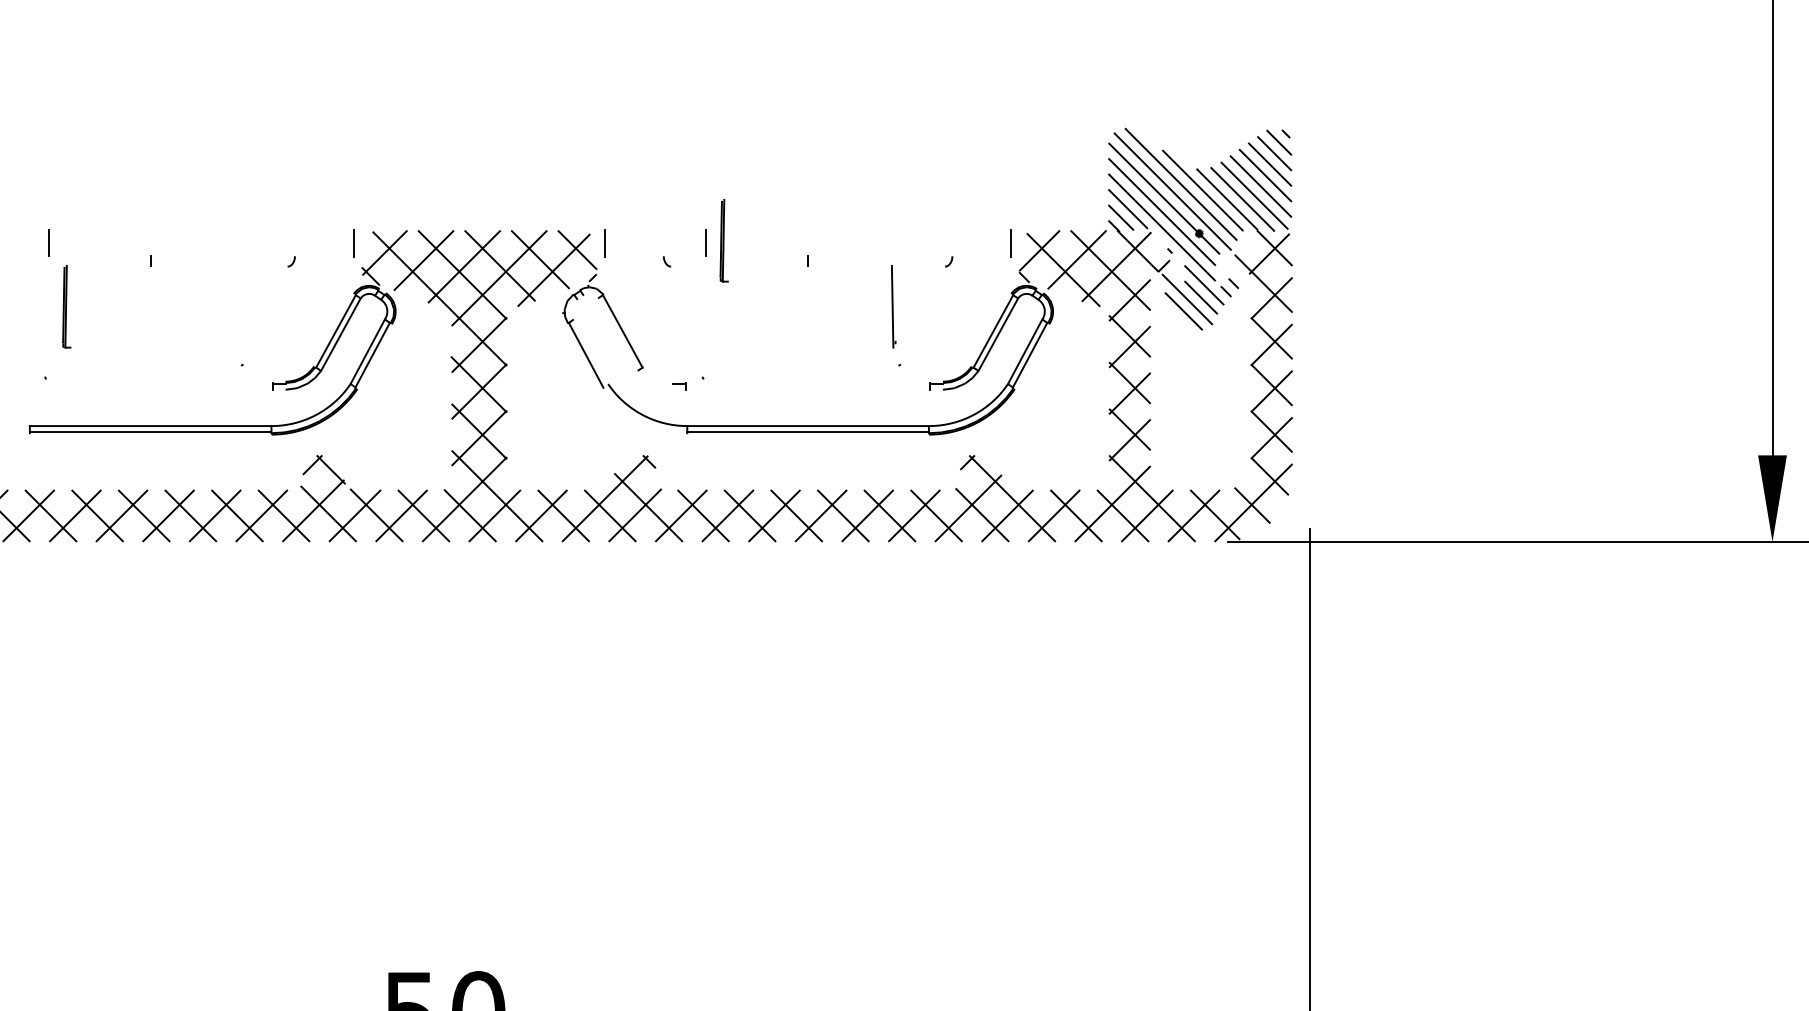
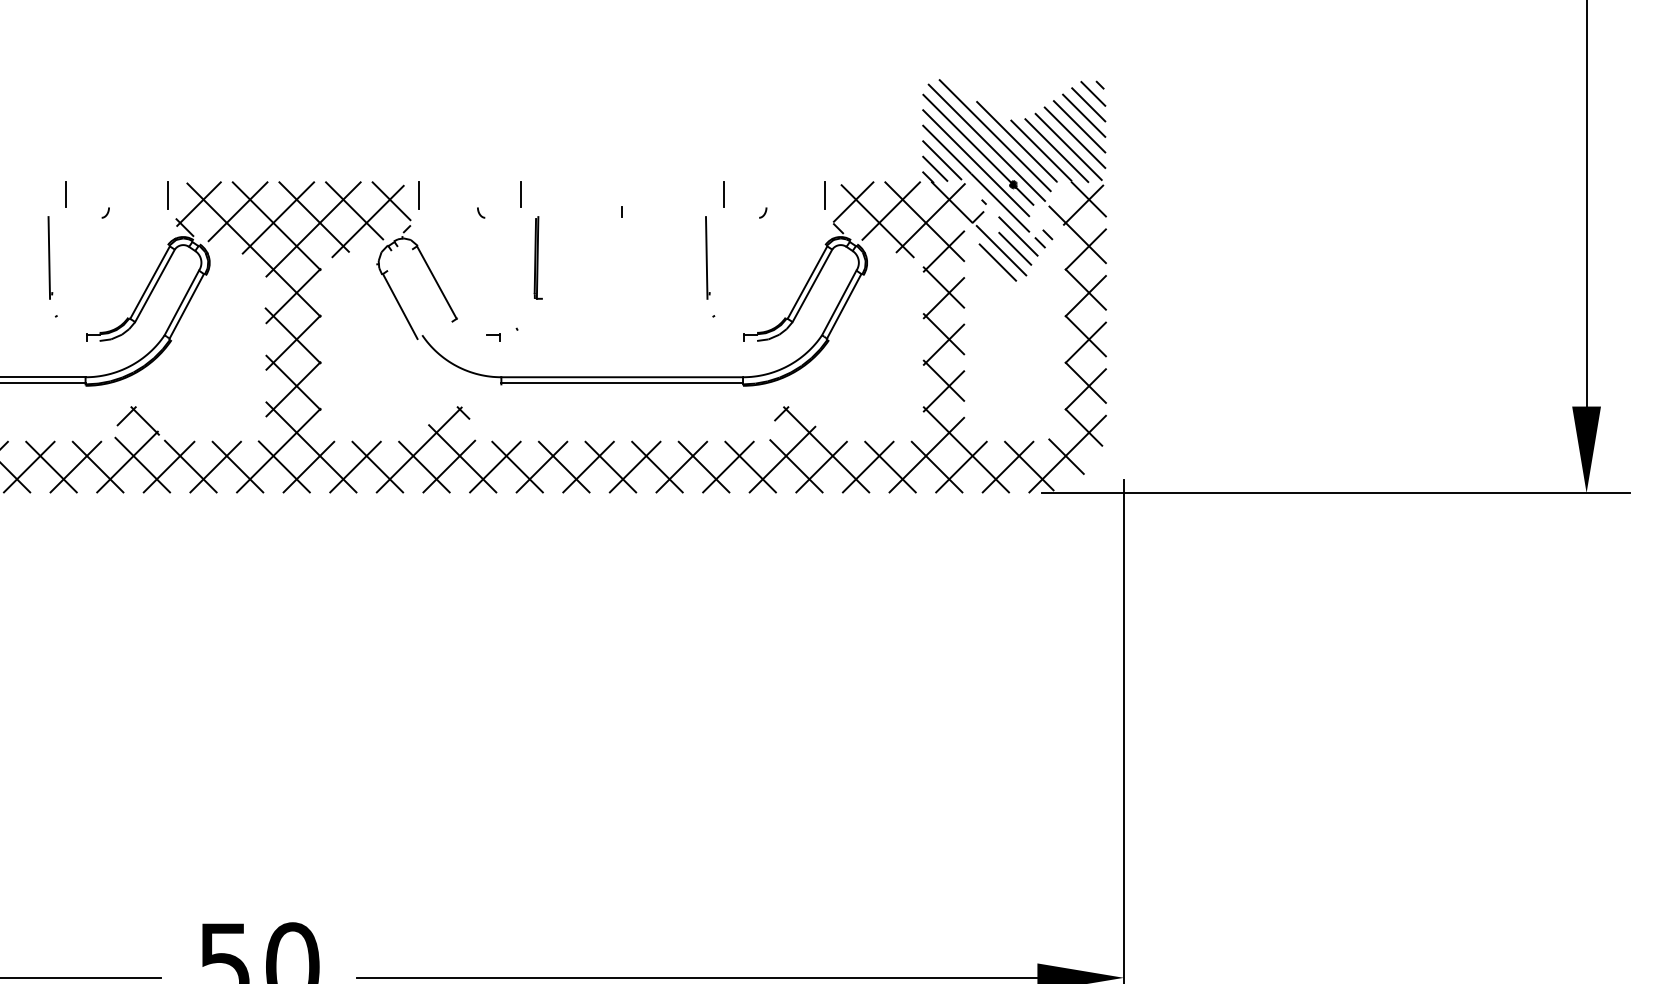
part: (723, 240) -> (537, 257), moved
line: (252, 243) -> (66, 194), added
line: (909, 243) -> (723, 194), added
part: (236, 306) -> (50, 257), added

